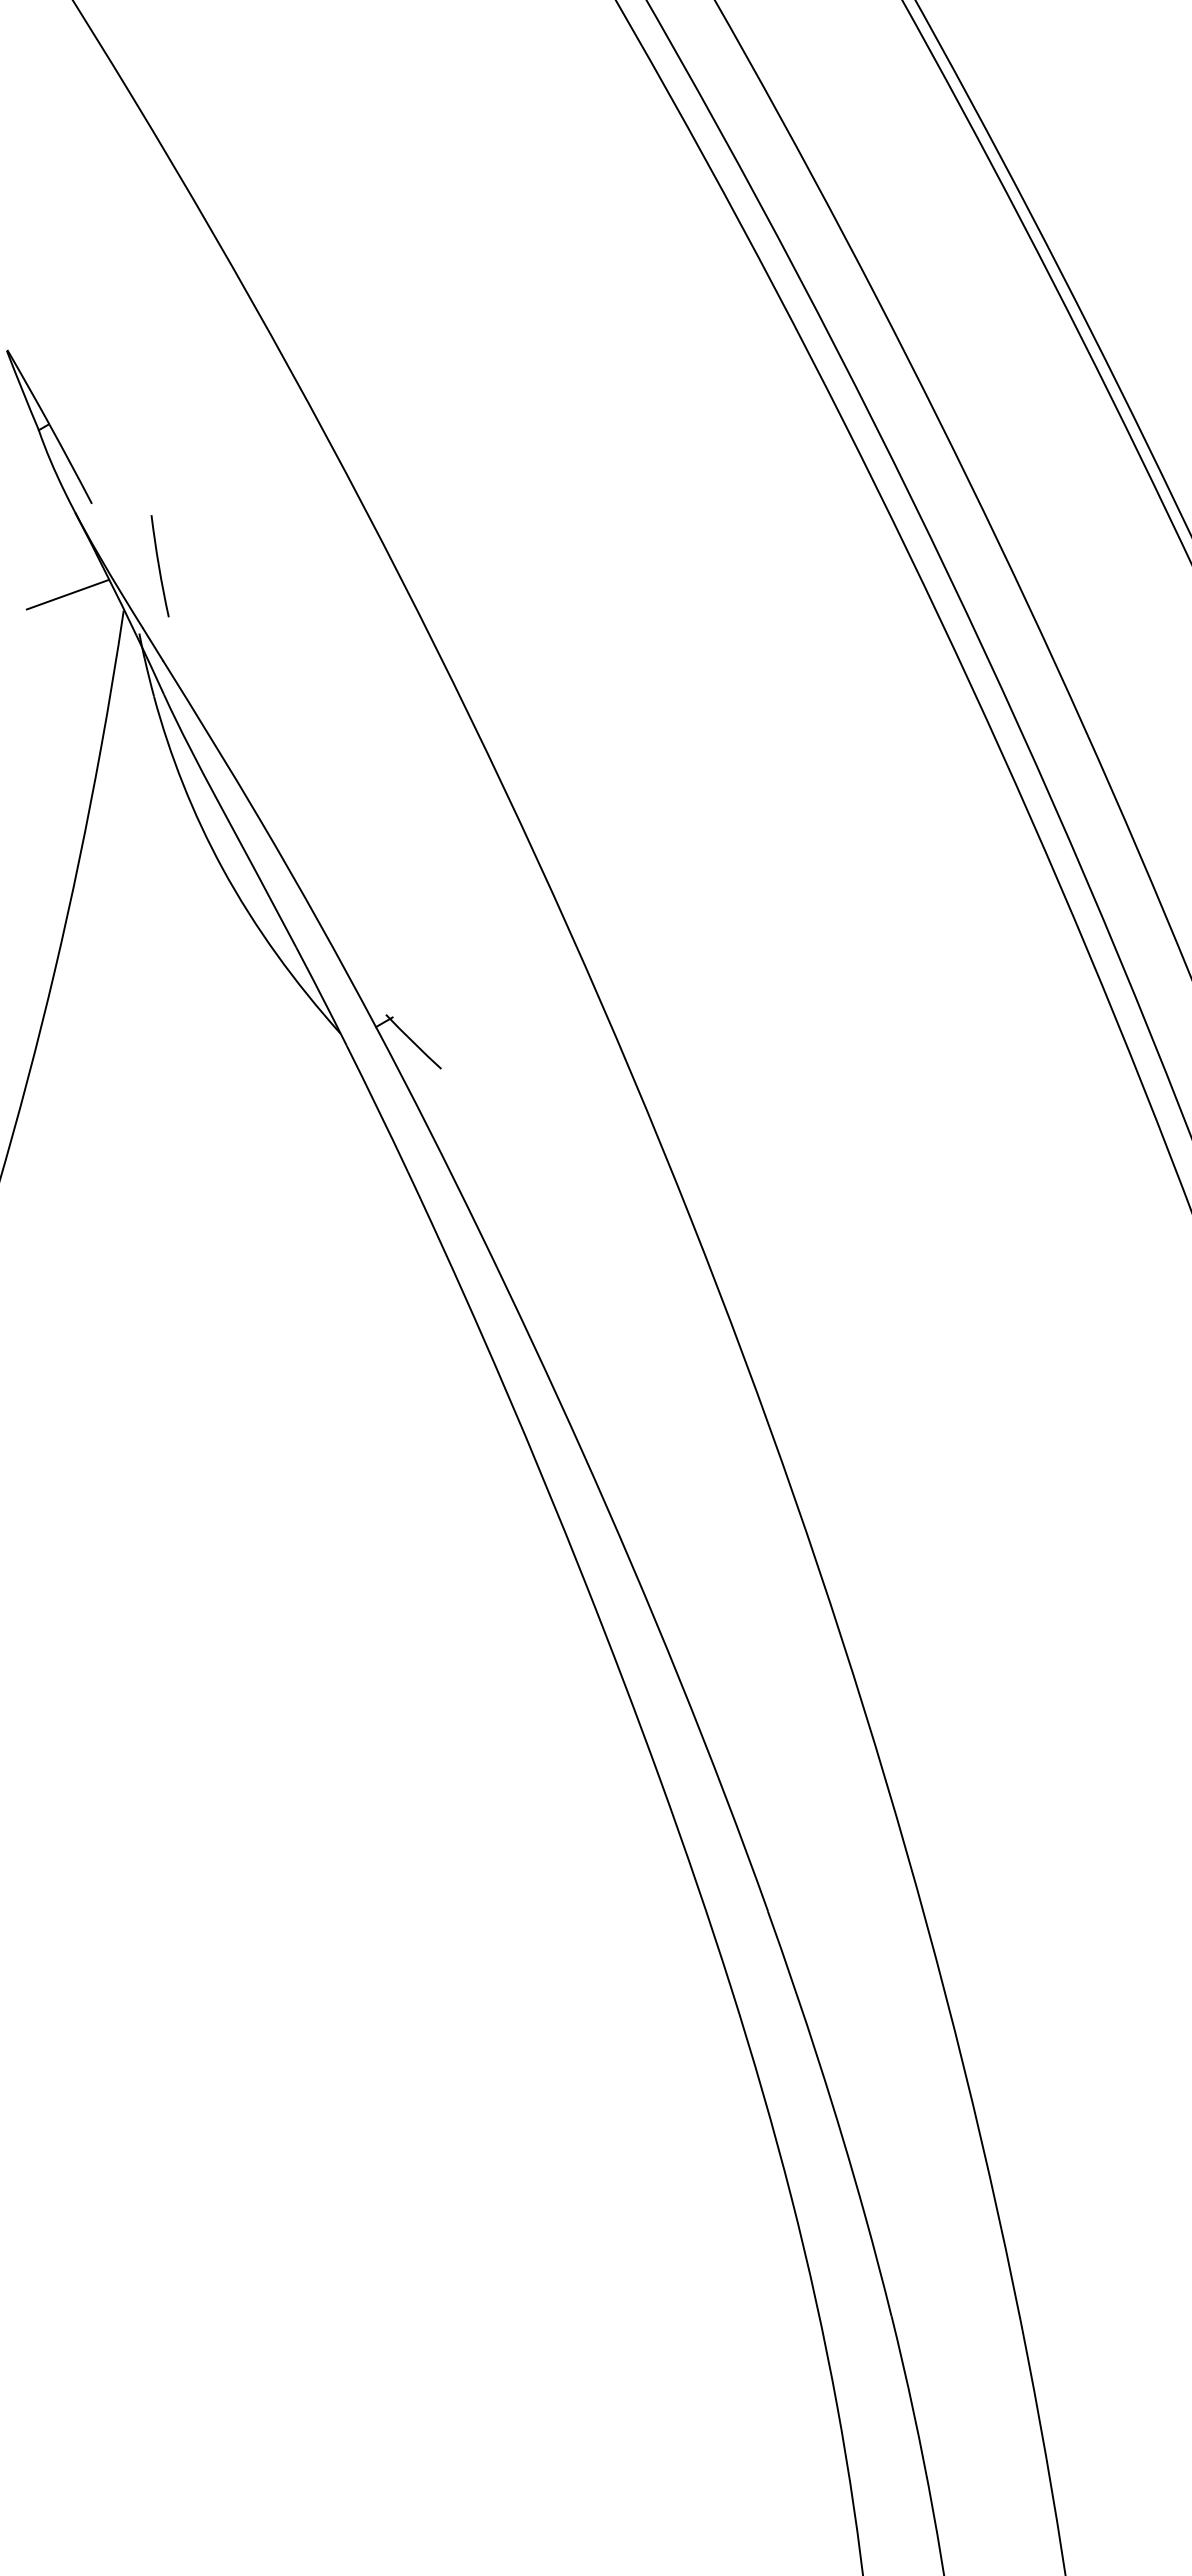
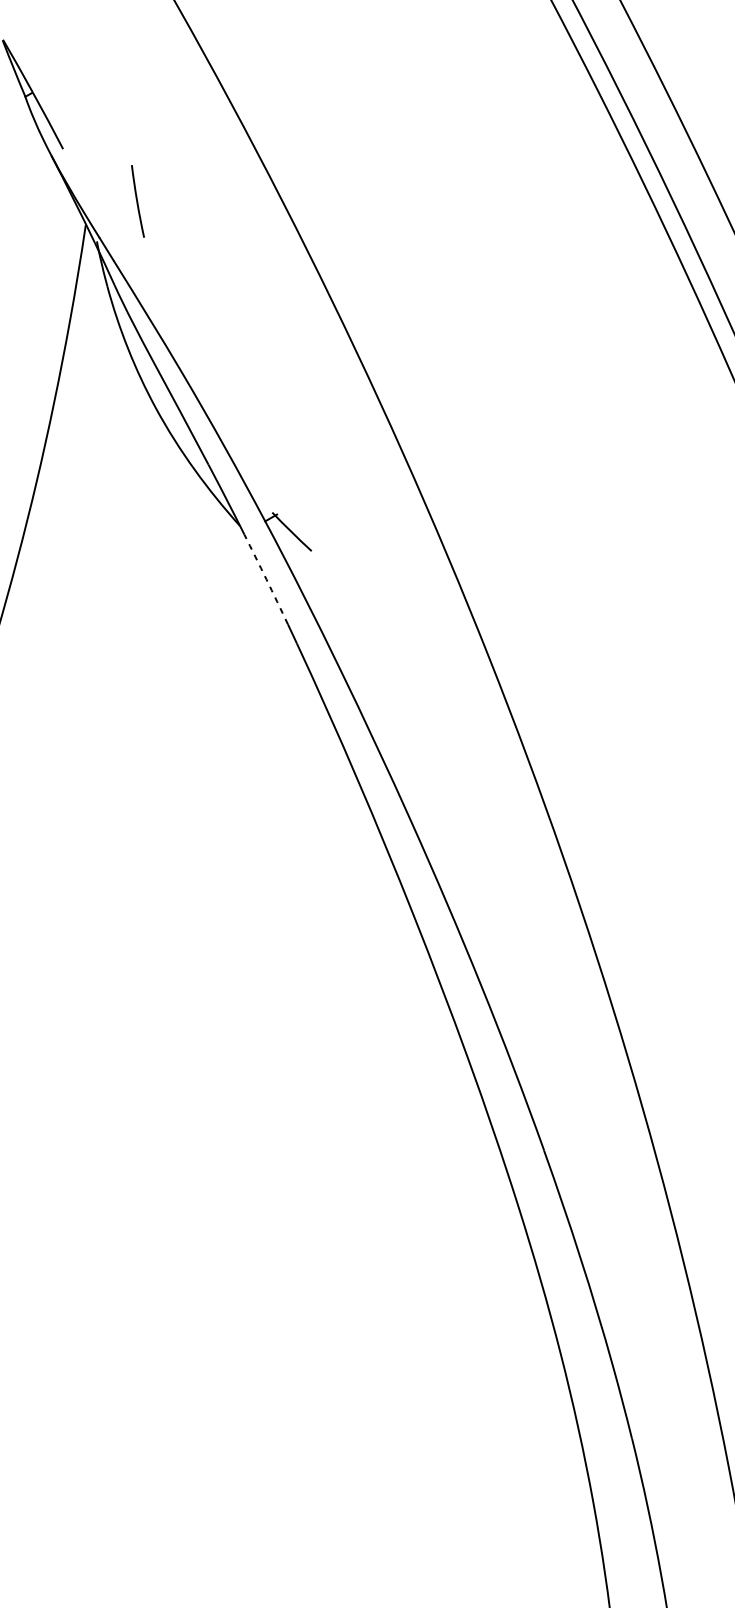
curve: (159, 566) -> (137, 201), moved
line: (67, 594) -> (45, 213), removed
arc: (377, 1108) -> (266, 579), solid -> dashed

